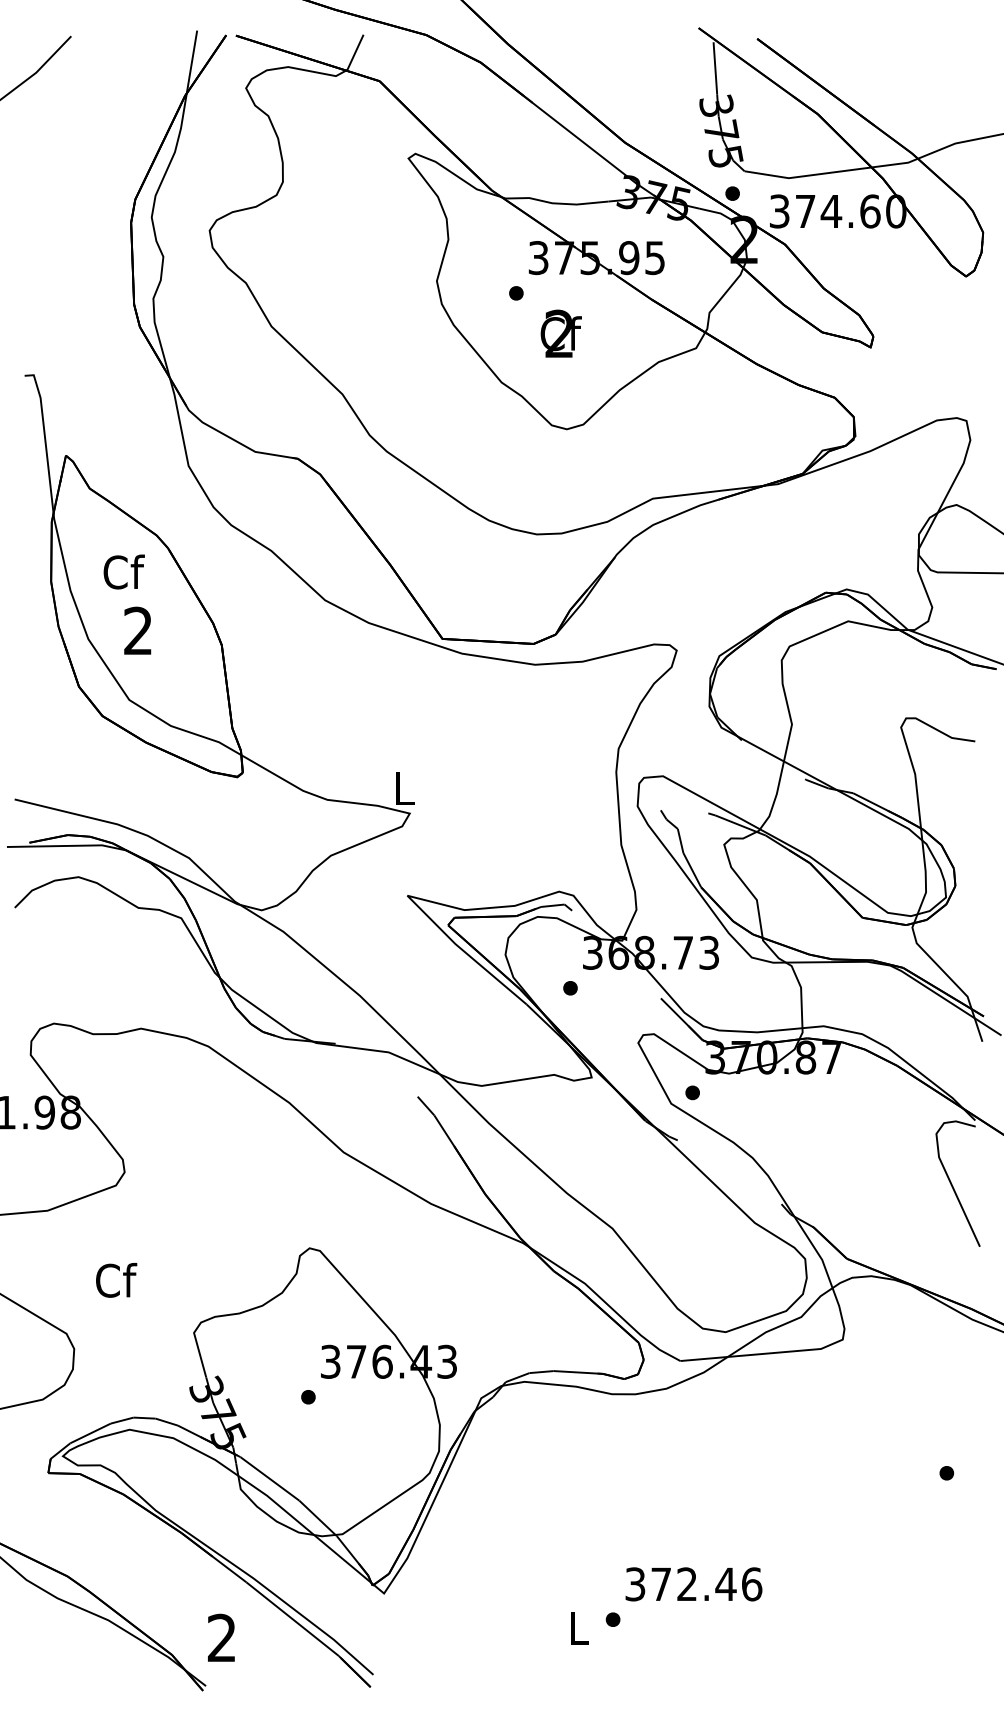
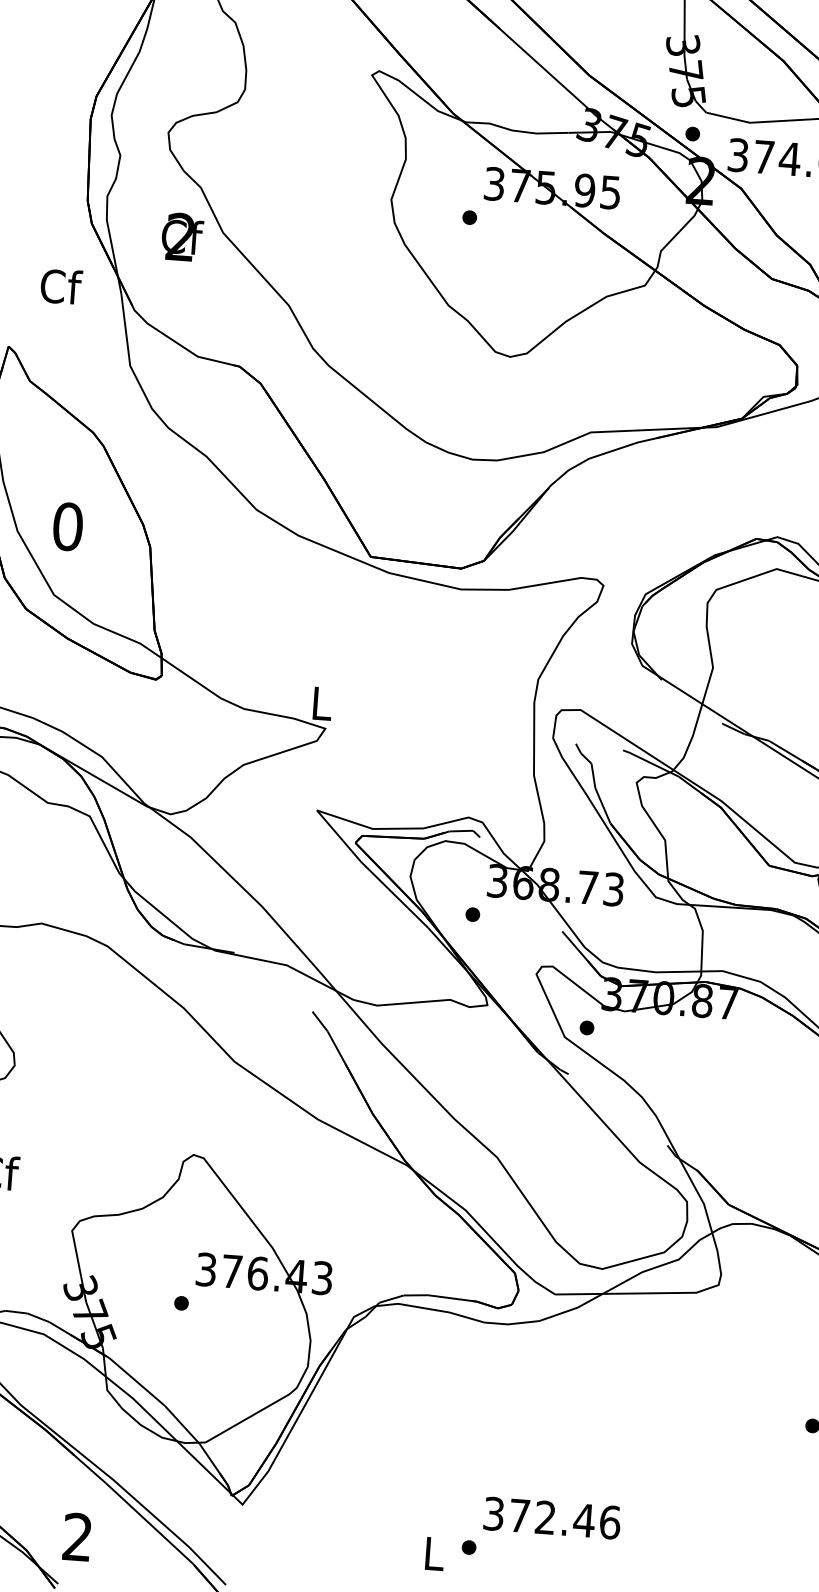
text: (560, 333) -> (181, 236), moved
text: (123, 571) -> (60, 286), moved
text: (138, 630) -> (68, 526), 2 -> 0

